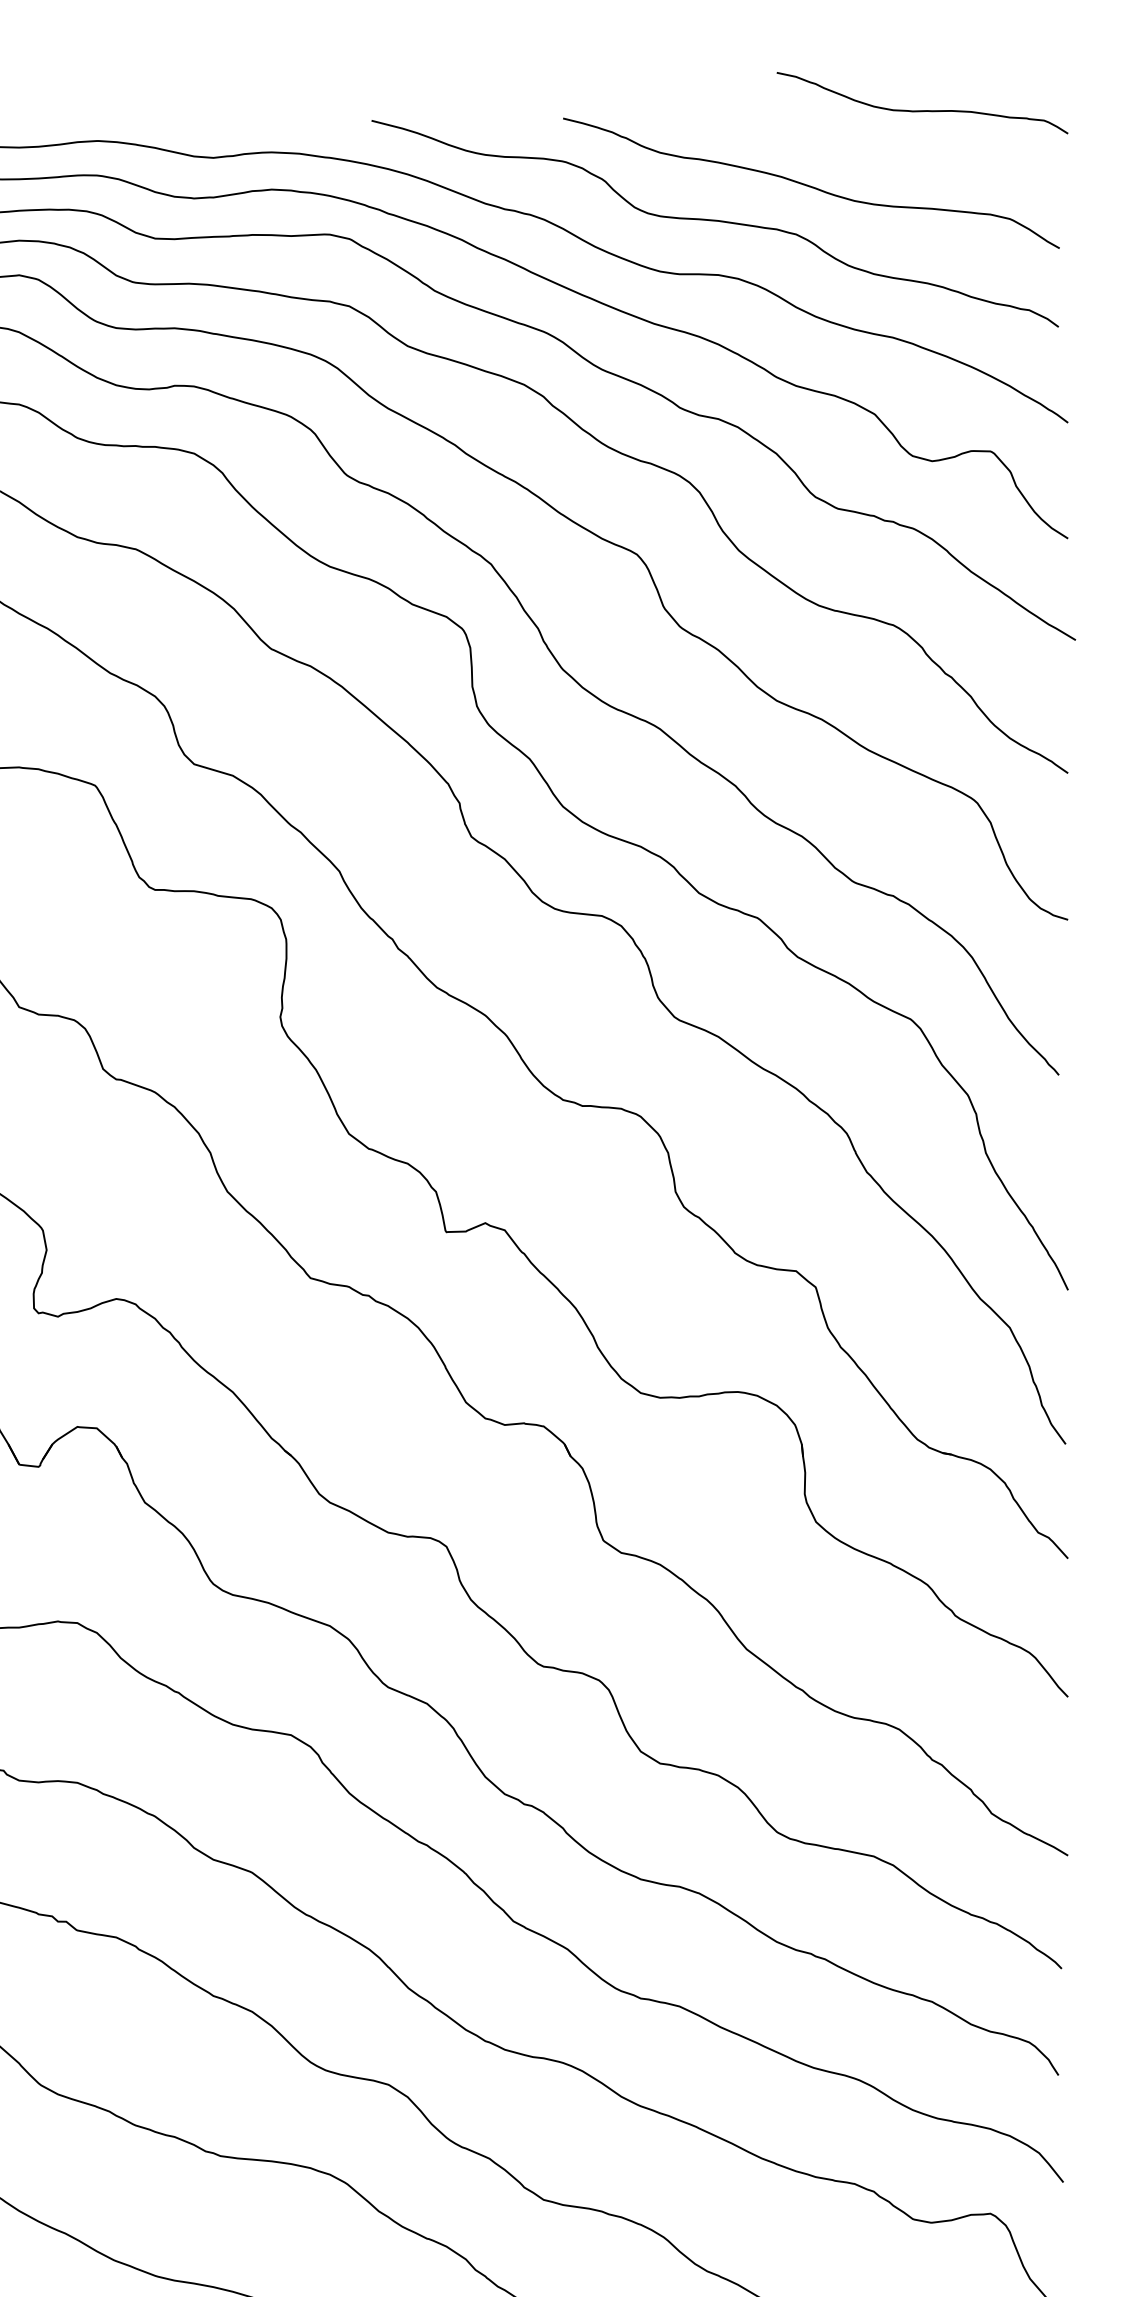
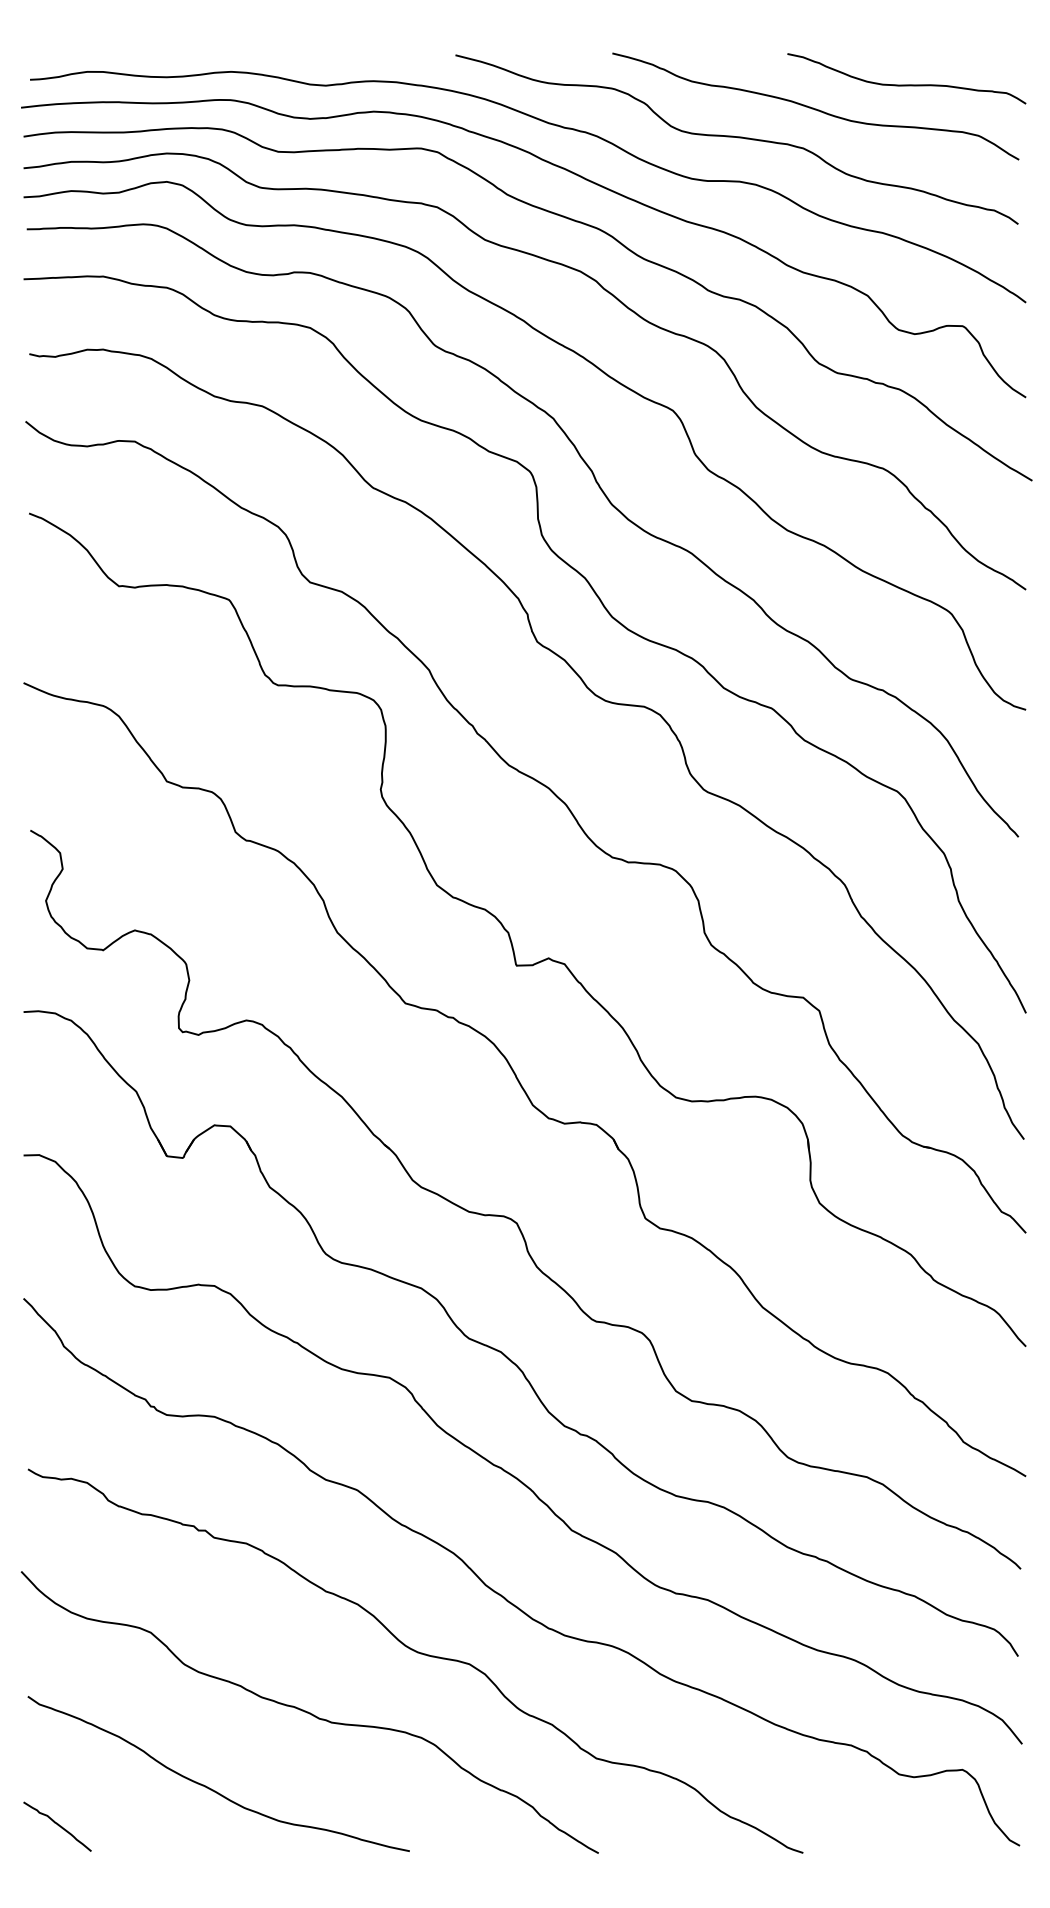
curve: (922, 110) -> (906, 84), moved

